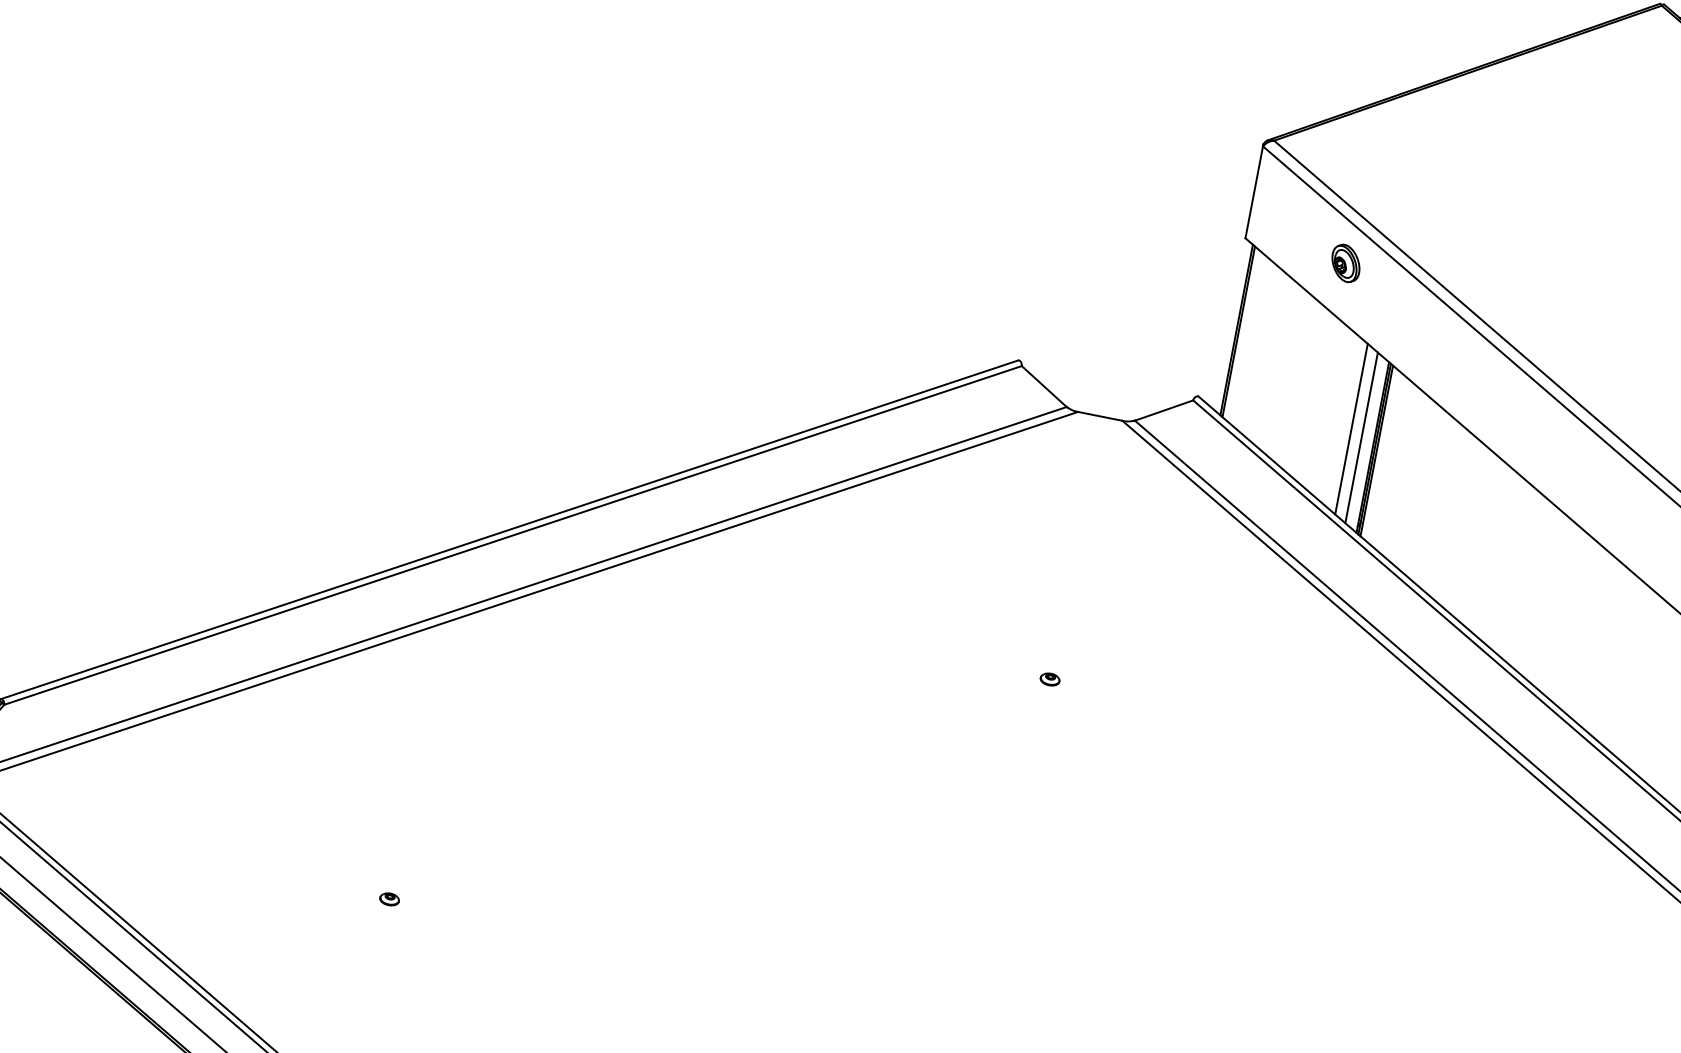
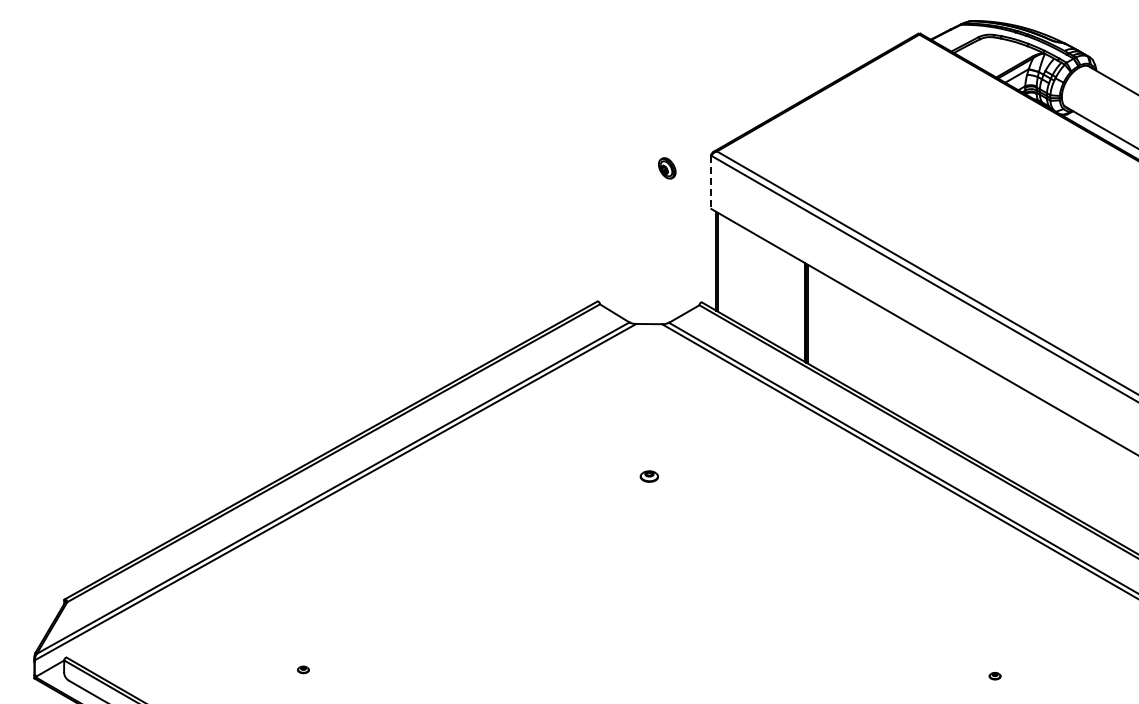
line: (1254, 192) -> (711, 182), solid -> dashed
part: (1346, 263) -> (667, 168), moved
line: (1352, 429) -> (791, 304), removed
line: (1361, 436) -> (797, 307), removed
part: (1048, 679) -> (648, 476), size x1.6

